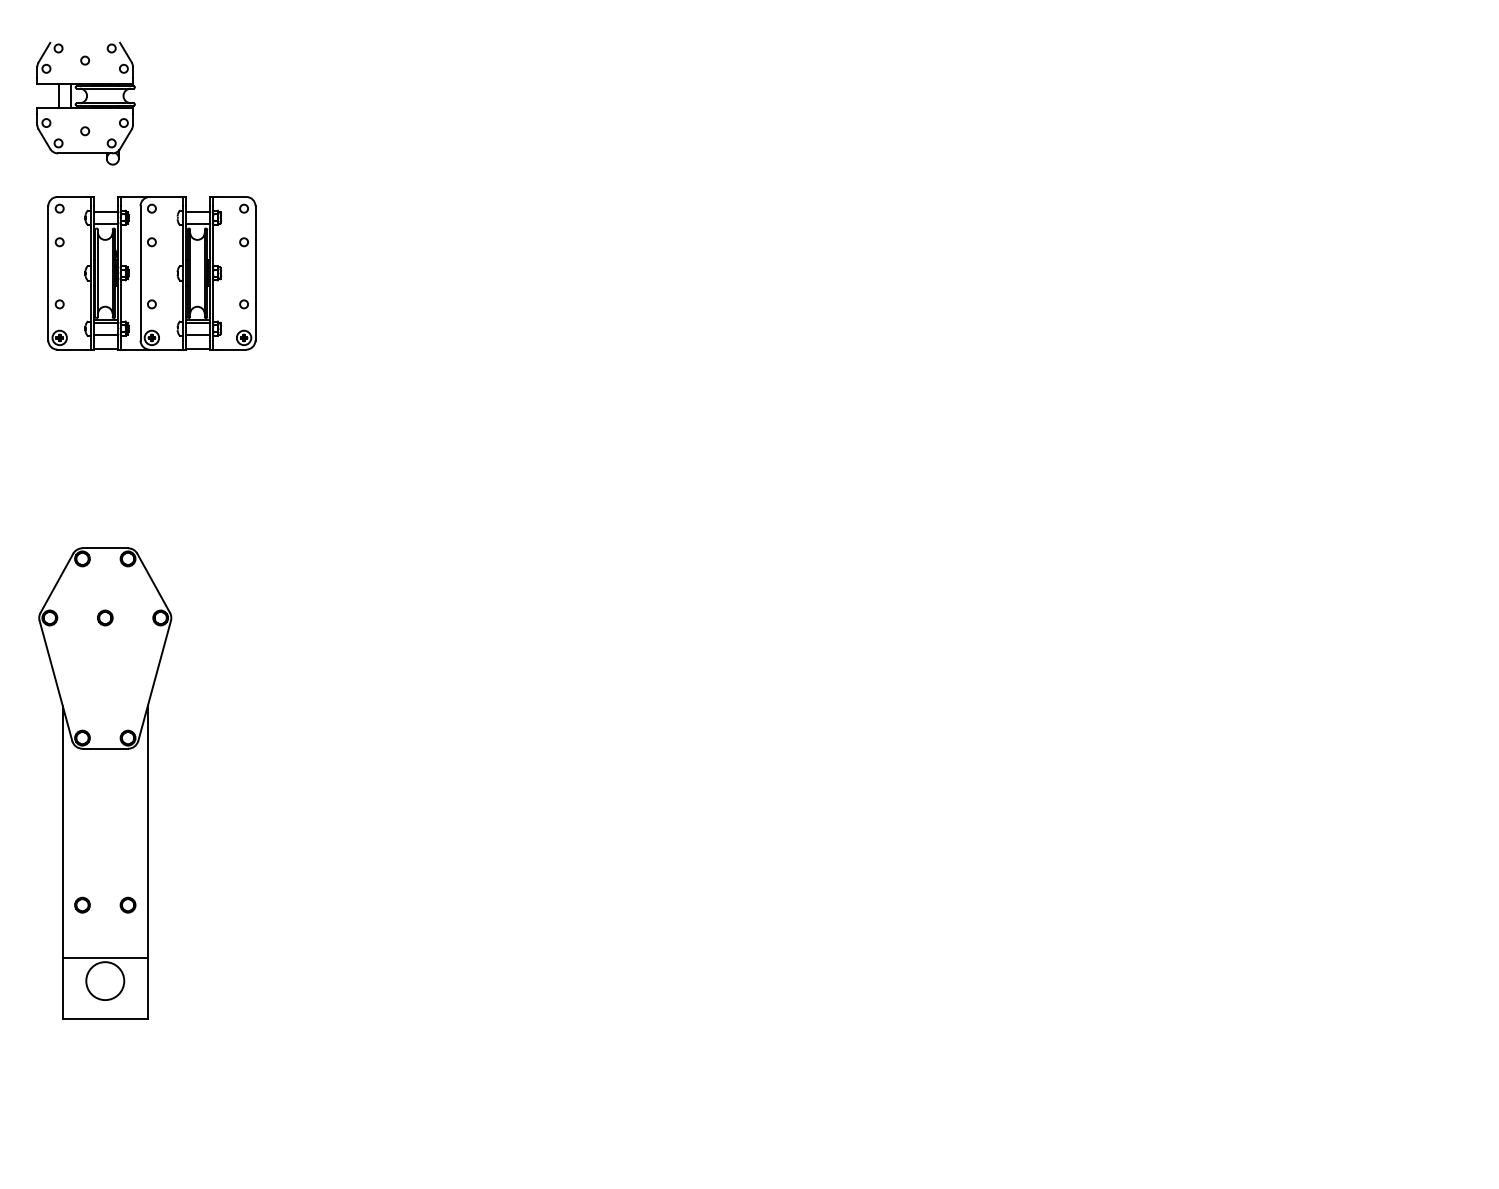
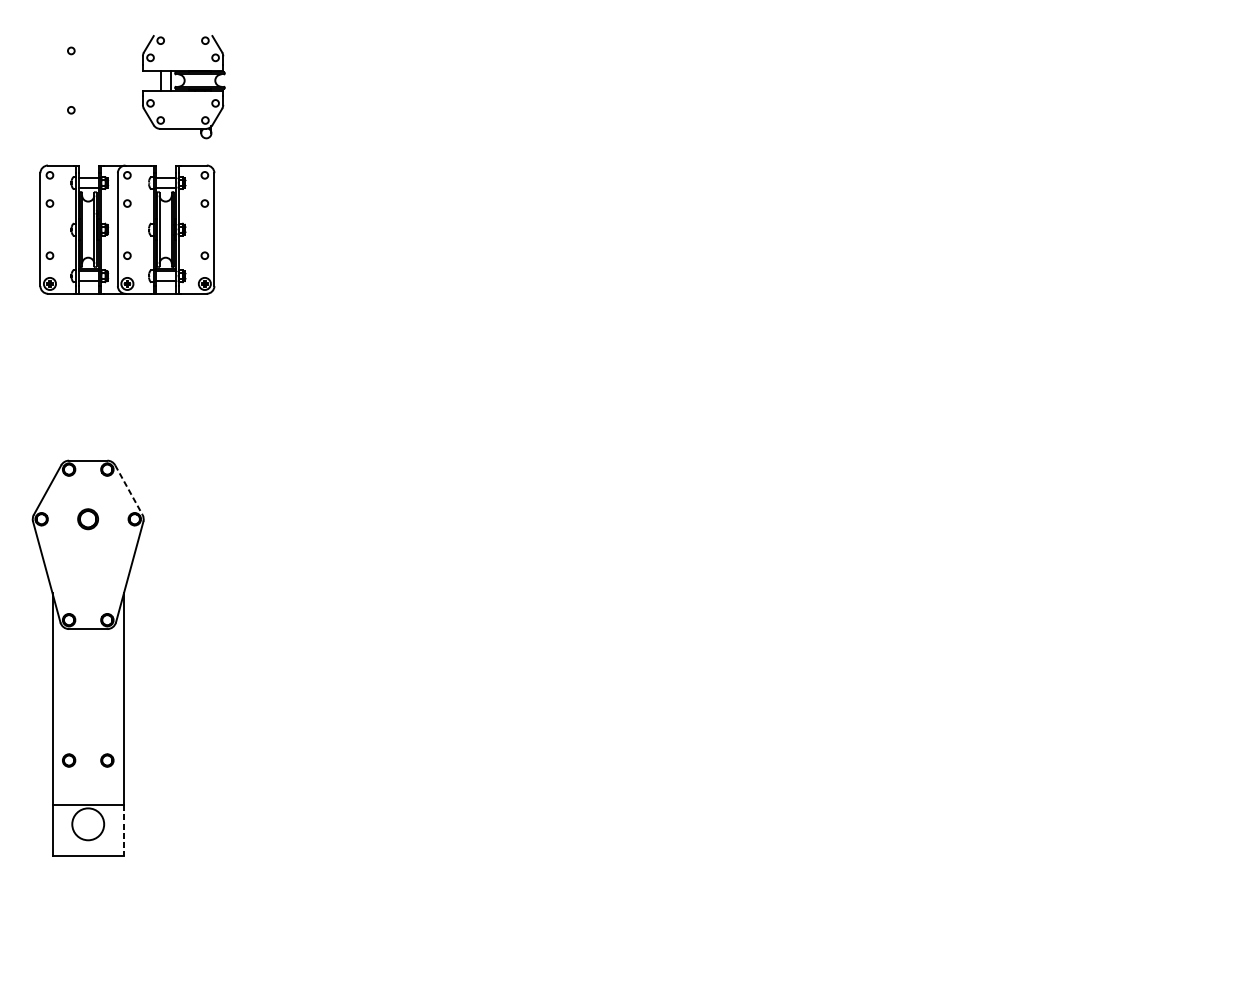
part: (85, 103) -> (183, 86), moved
line: (153, 583) -> (128, 490), solid -> dashed
part: (105, 617) -> (88, 518), size x1.6
line: (147, 989) -> (123, 831), solid -> dashed

